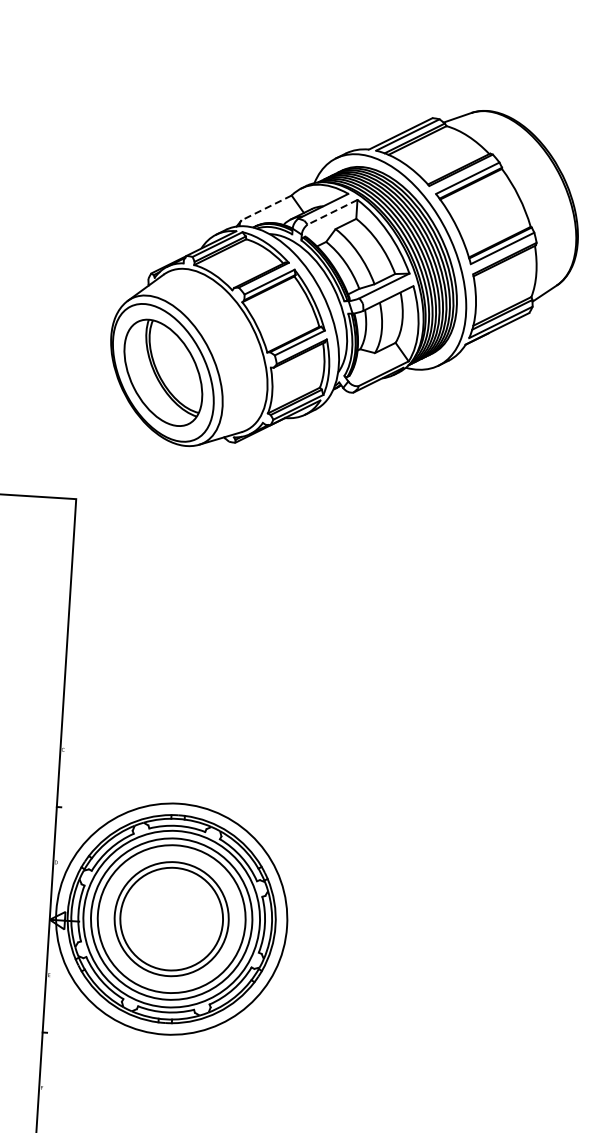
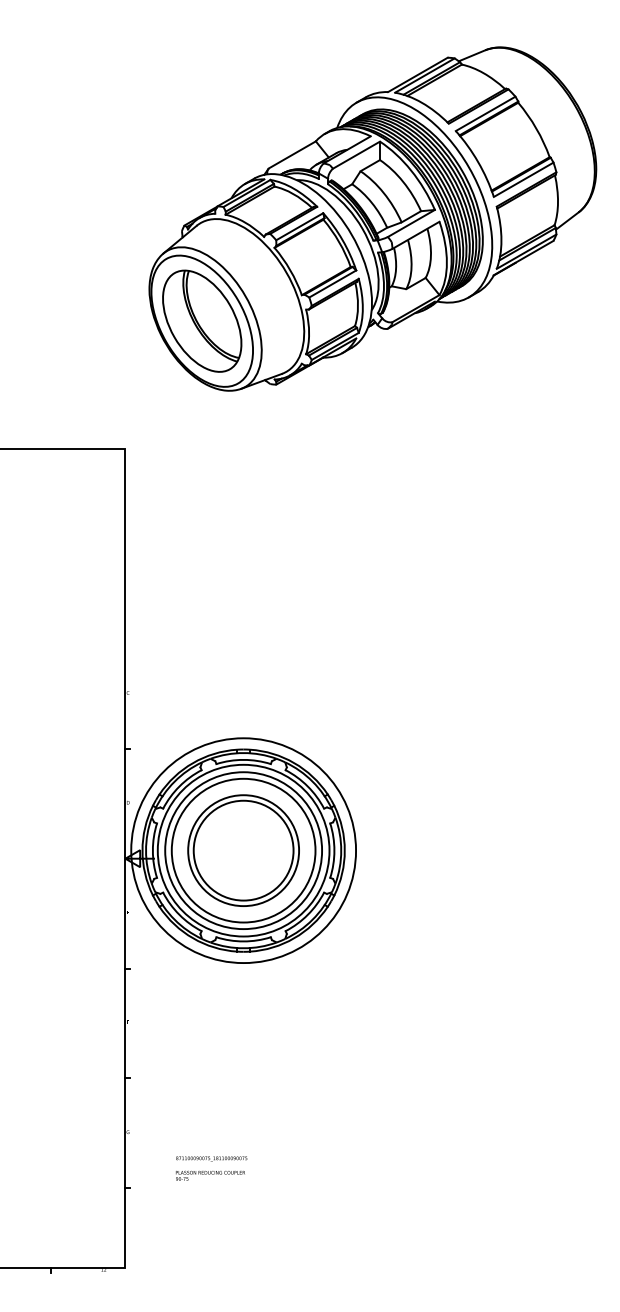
line: (265, 208) -> (291, 155), dashed -> solid
line: (332, 212) -> (356, 155), dashed -> solid

